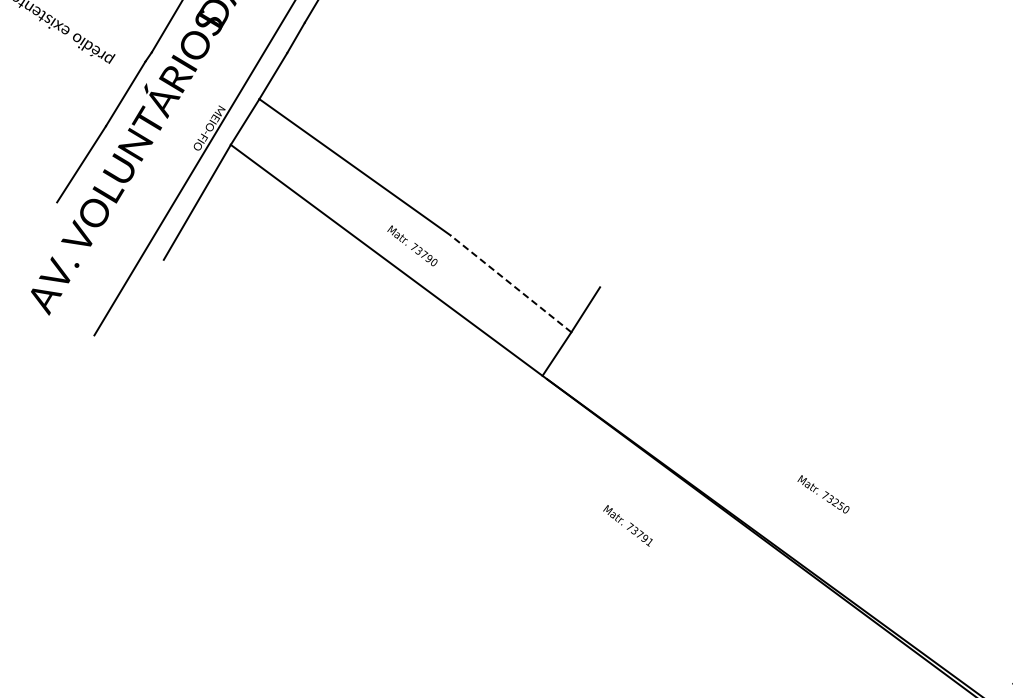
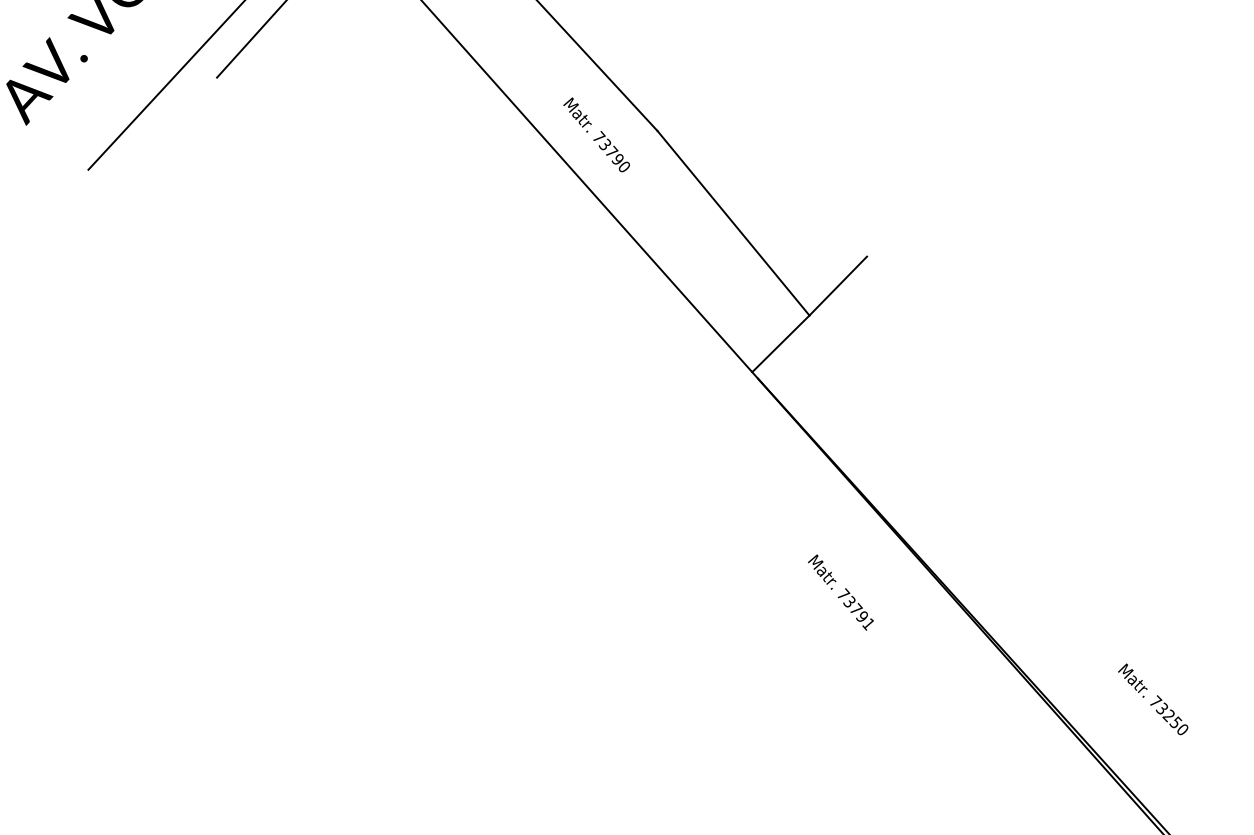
line: (510, 283) -> (732, 222), dashed -> solid
text: (823, 494) -> (1153, 699), moved
text: (627, 525) -> (840, 591), moved

